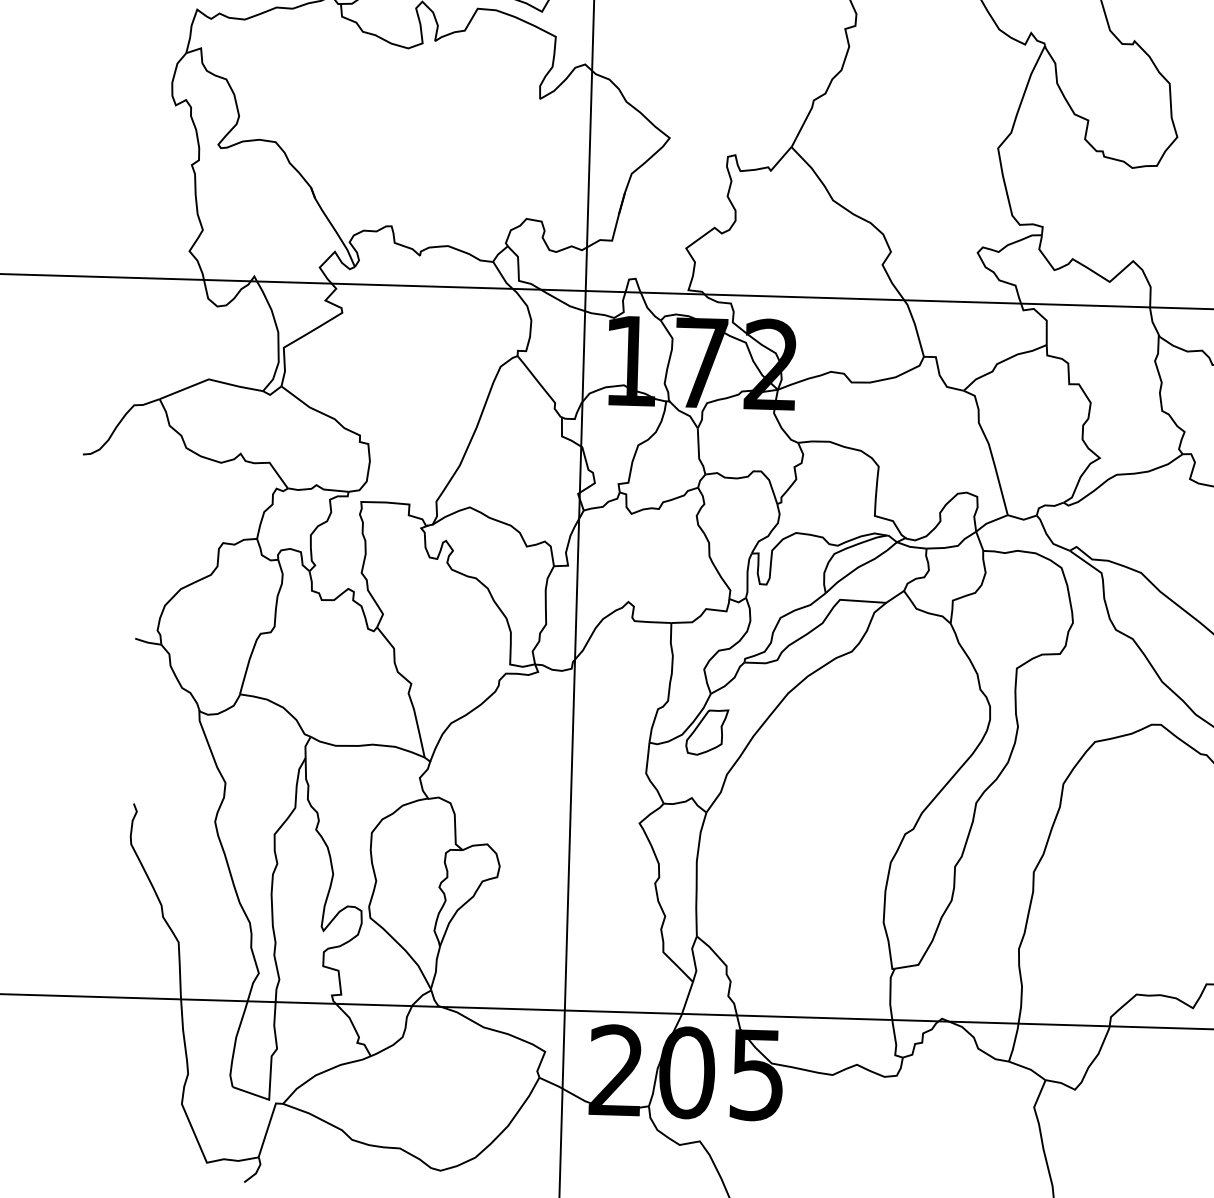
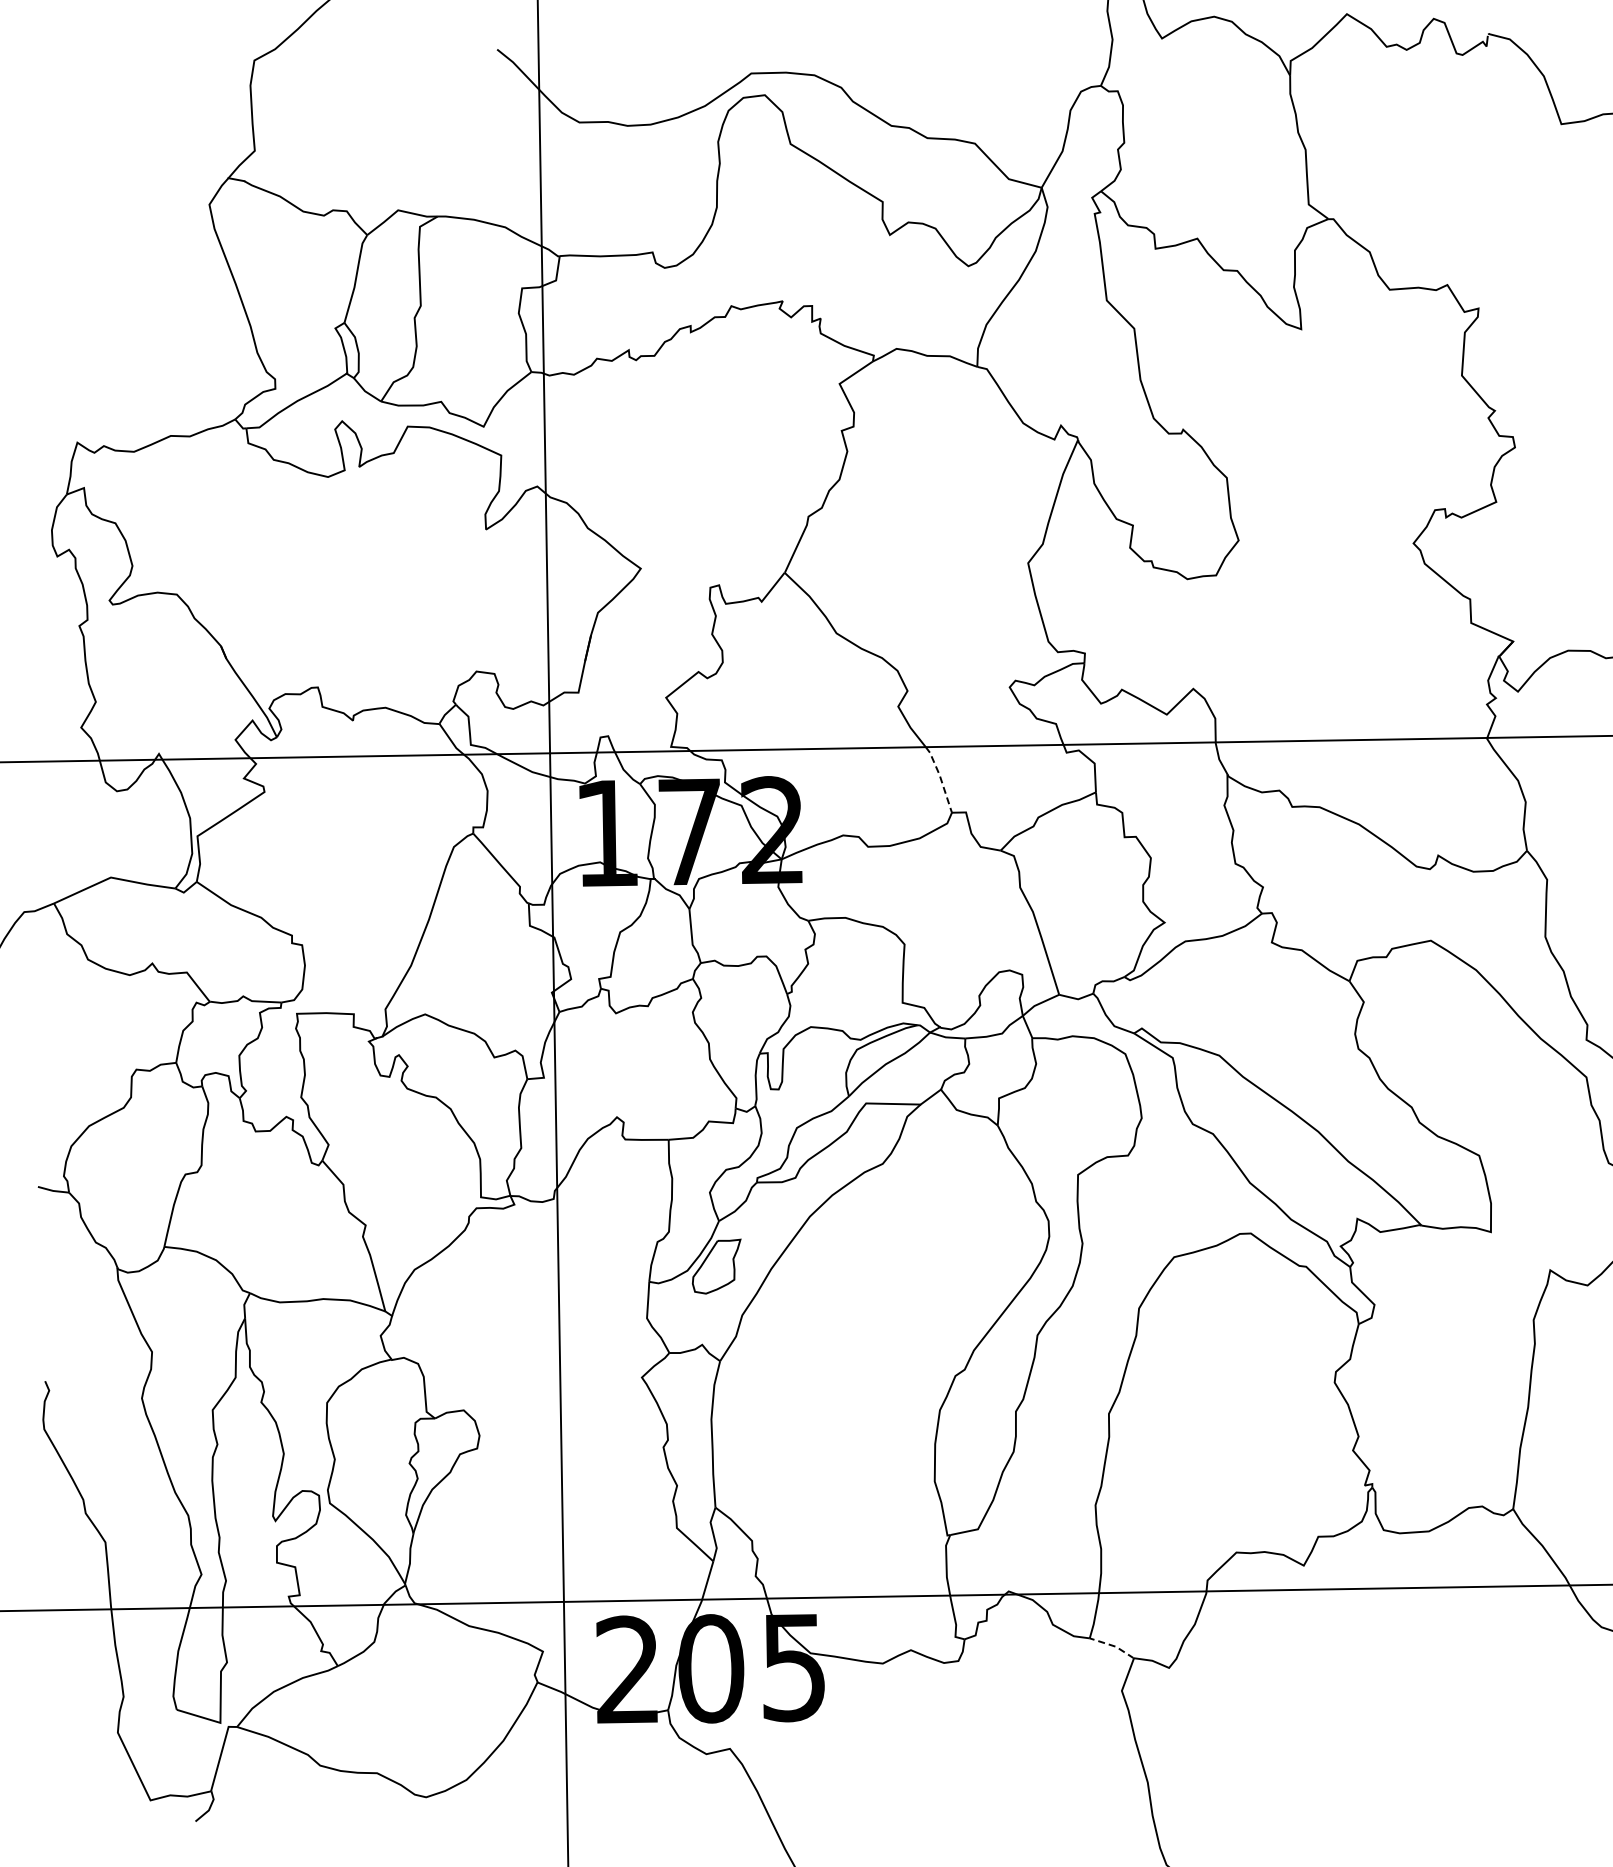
line: (915, 326) -> (940, 777), solid -> dashed
line: (1029, 1069) -> (1114, 1646), solid -> dashed

